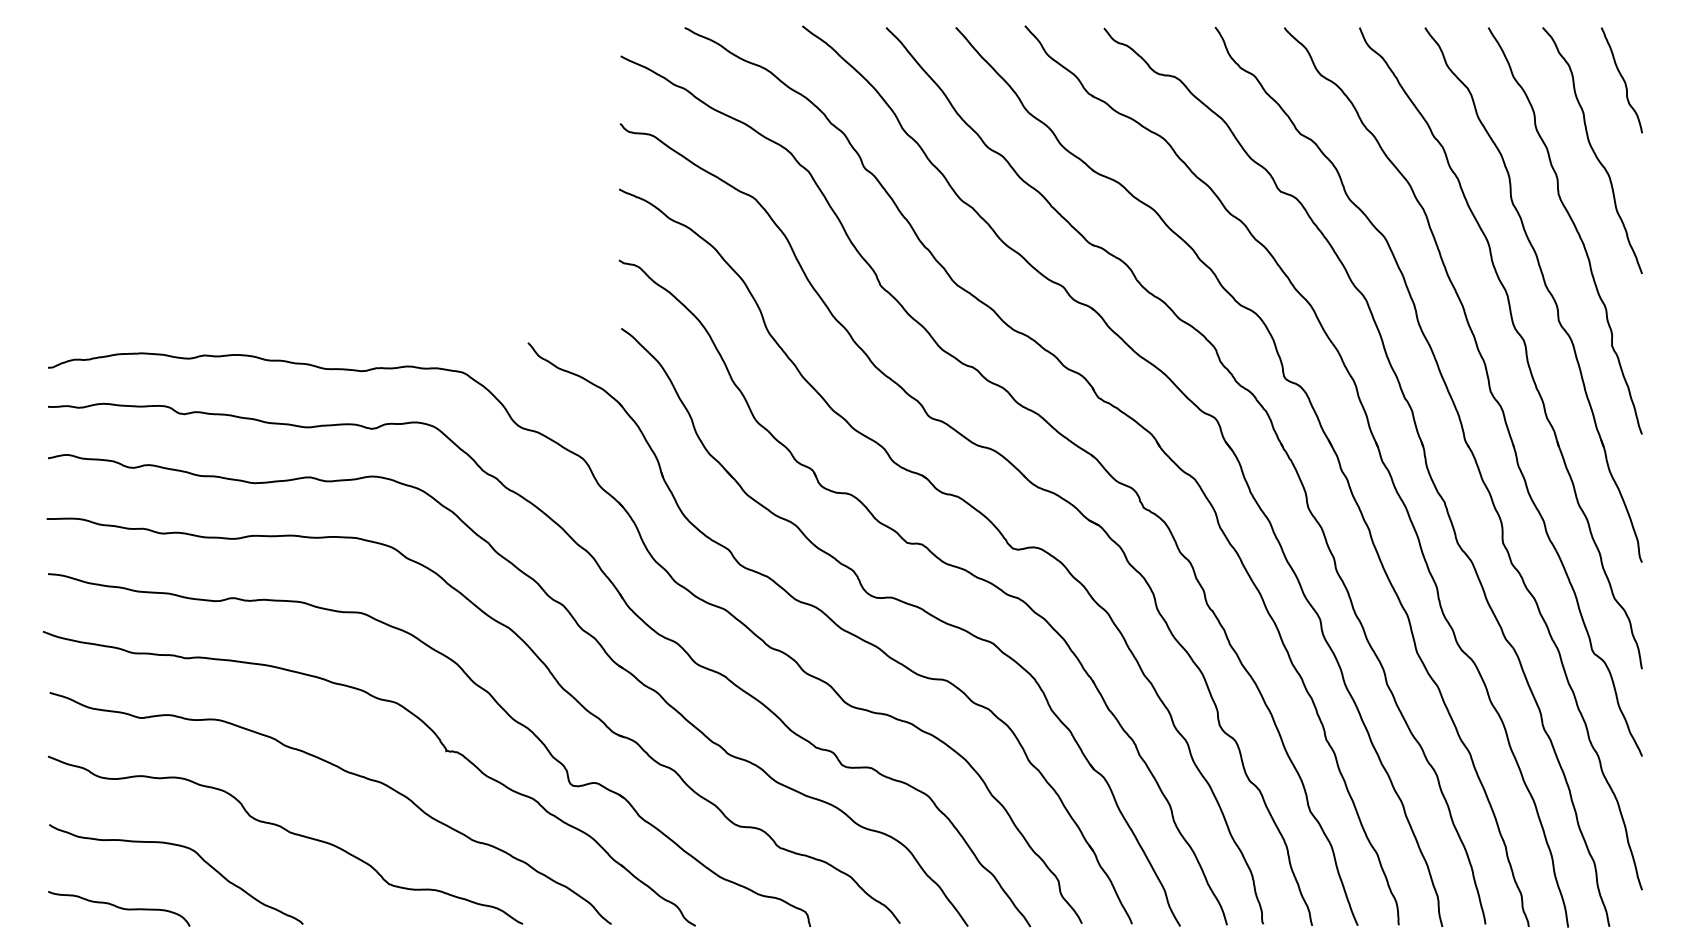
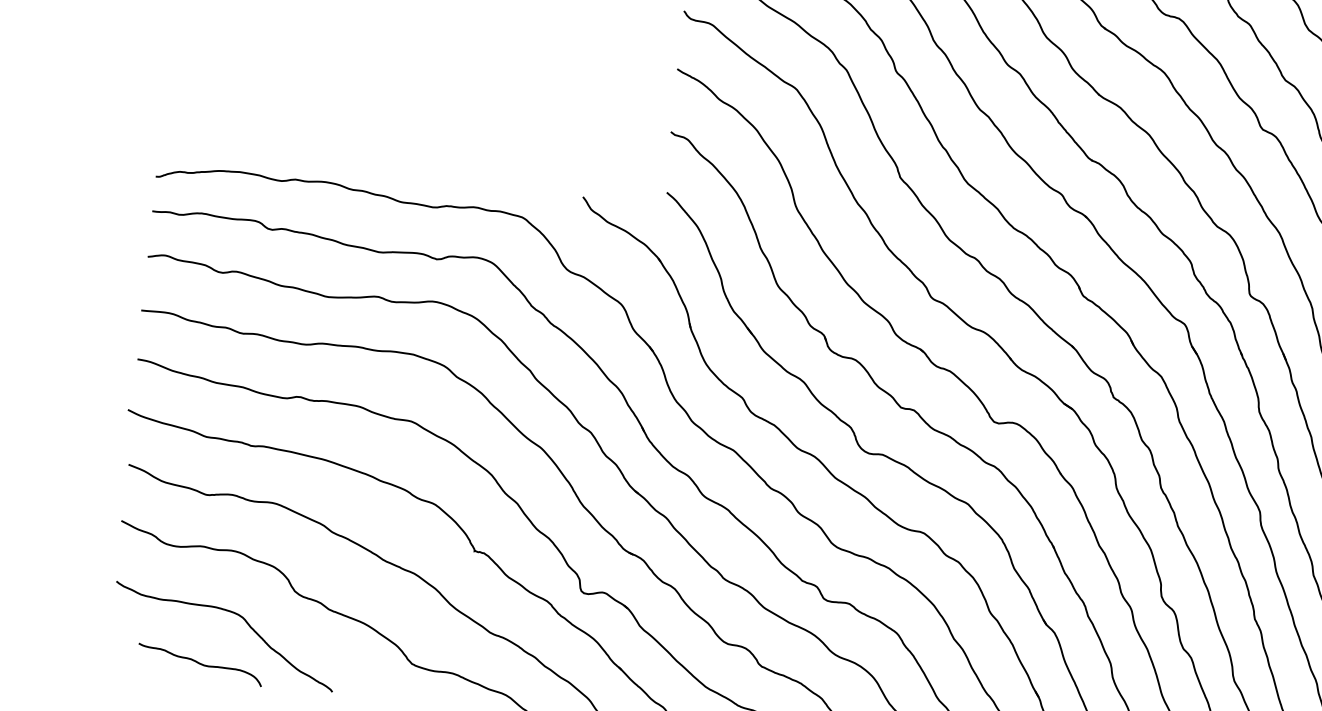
curve: (119, 908) -> (200, 664), moved

